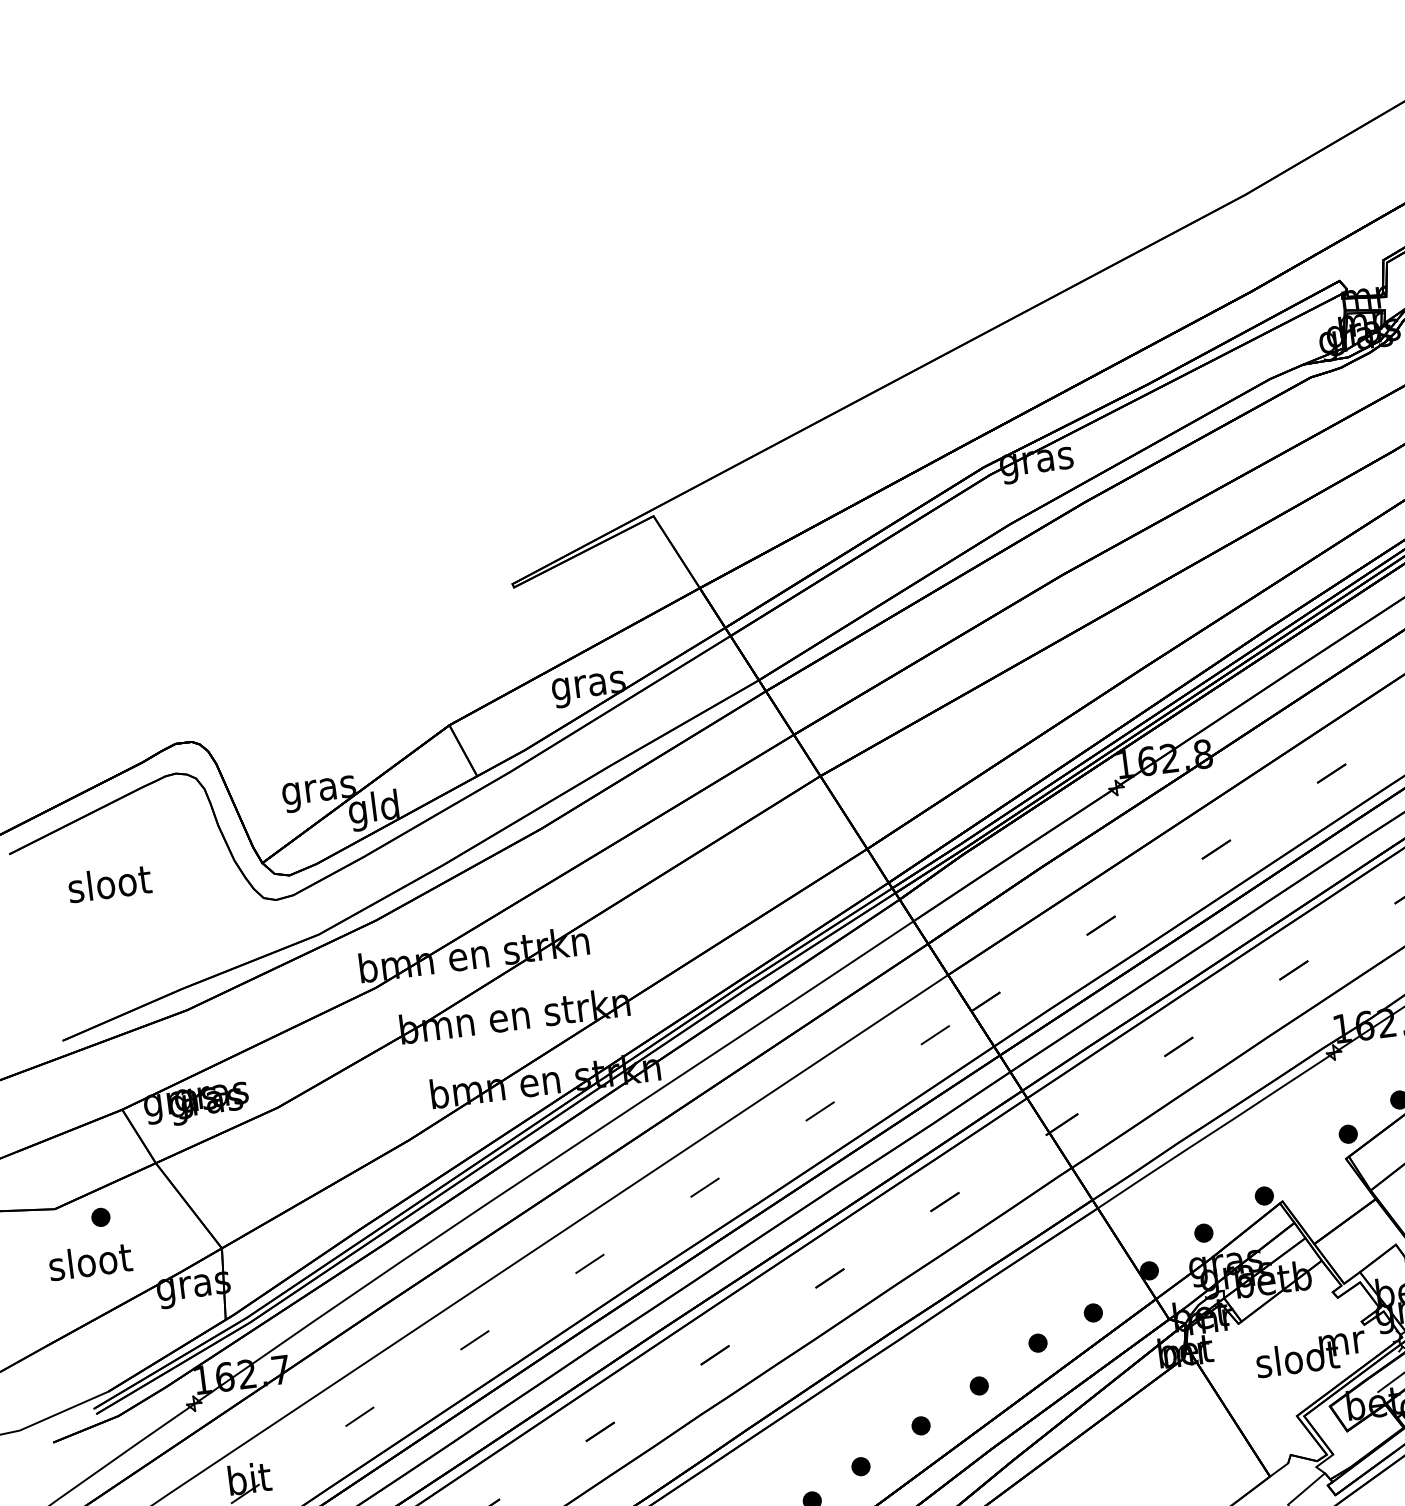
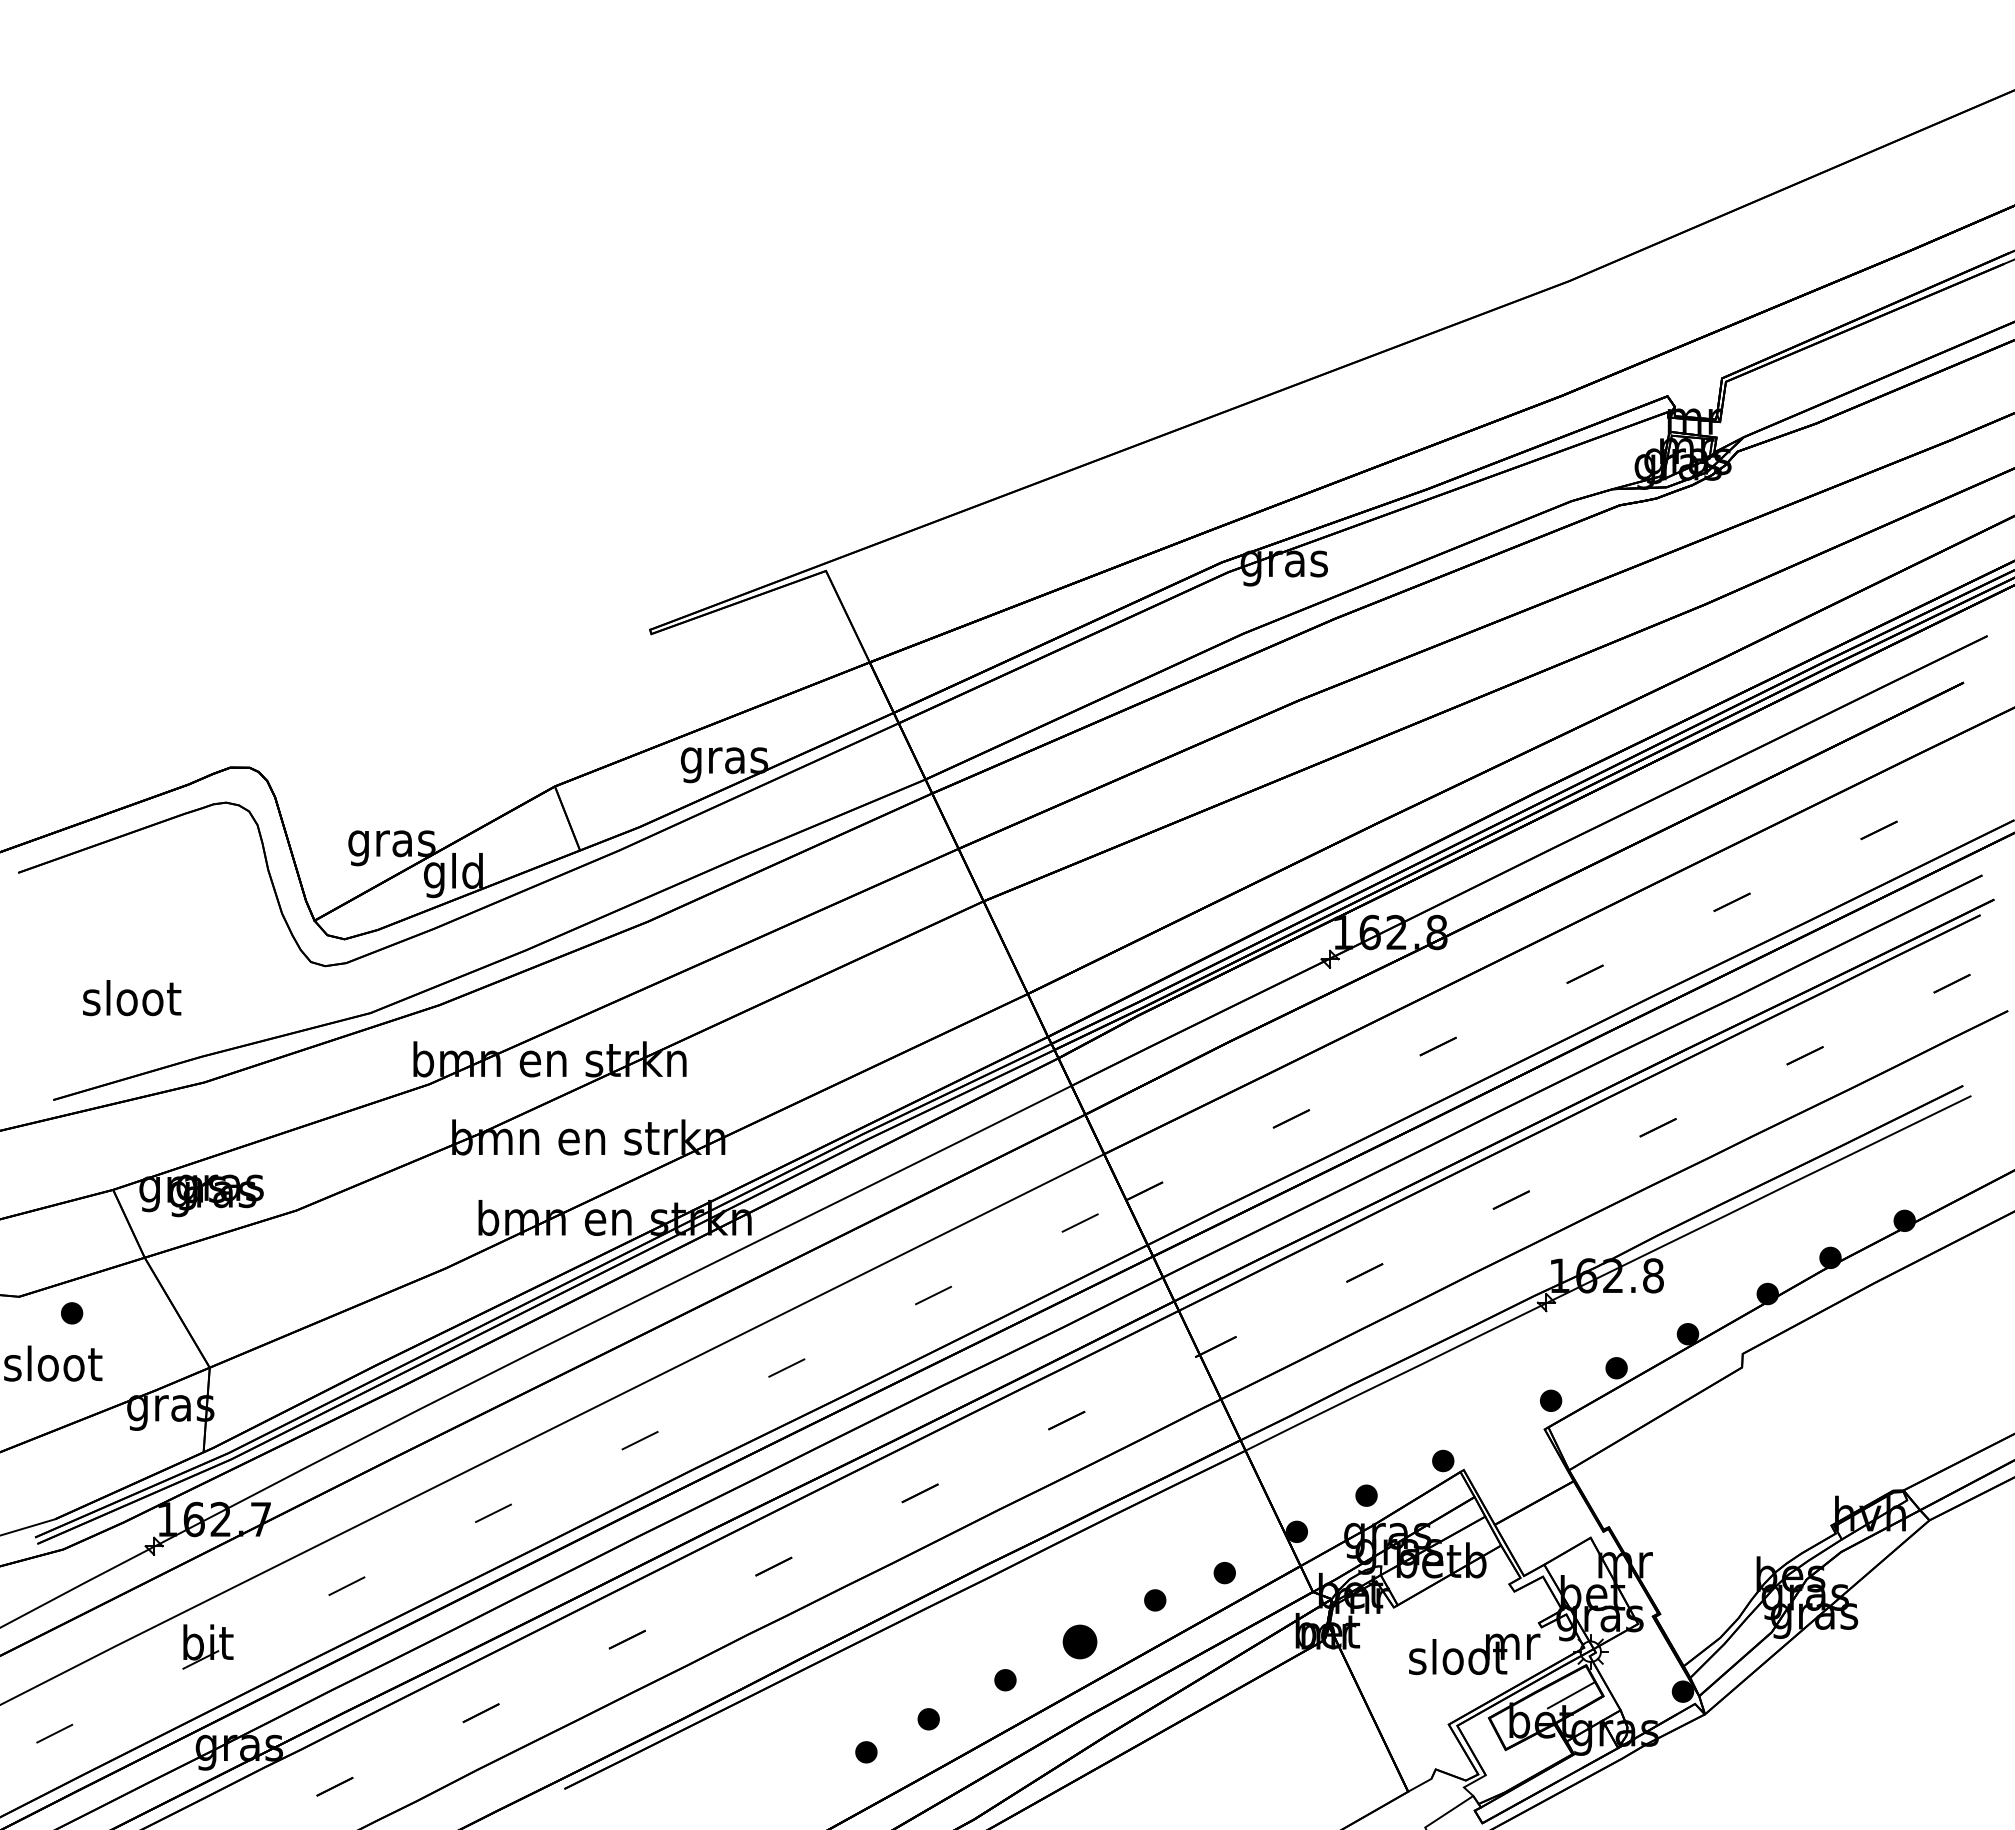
text: (110, 883) -> (132, 998), moved
part: (978, 1385) -> (1079, 1641), size x1.6

